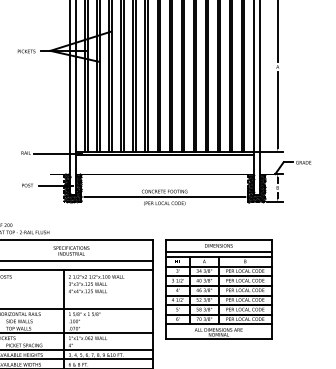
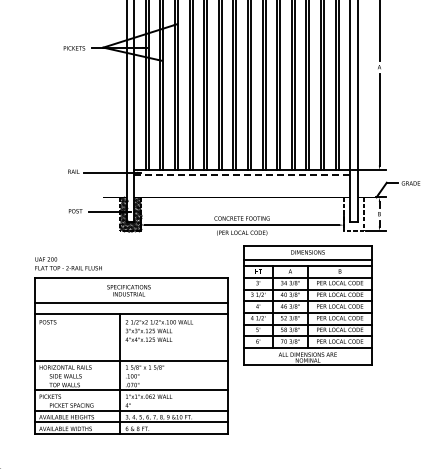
line: (164, 155) -> (241, 174), solid -> dashed
hatch: (256, 187) -> (353, 213), removed
part: (218, 289) -> (307, 305), moved

